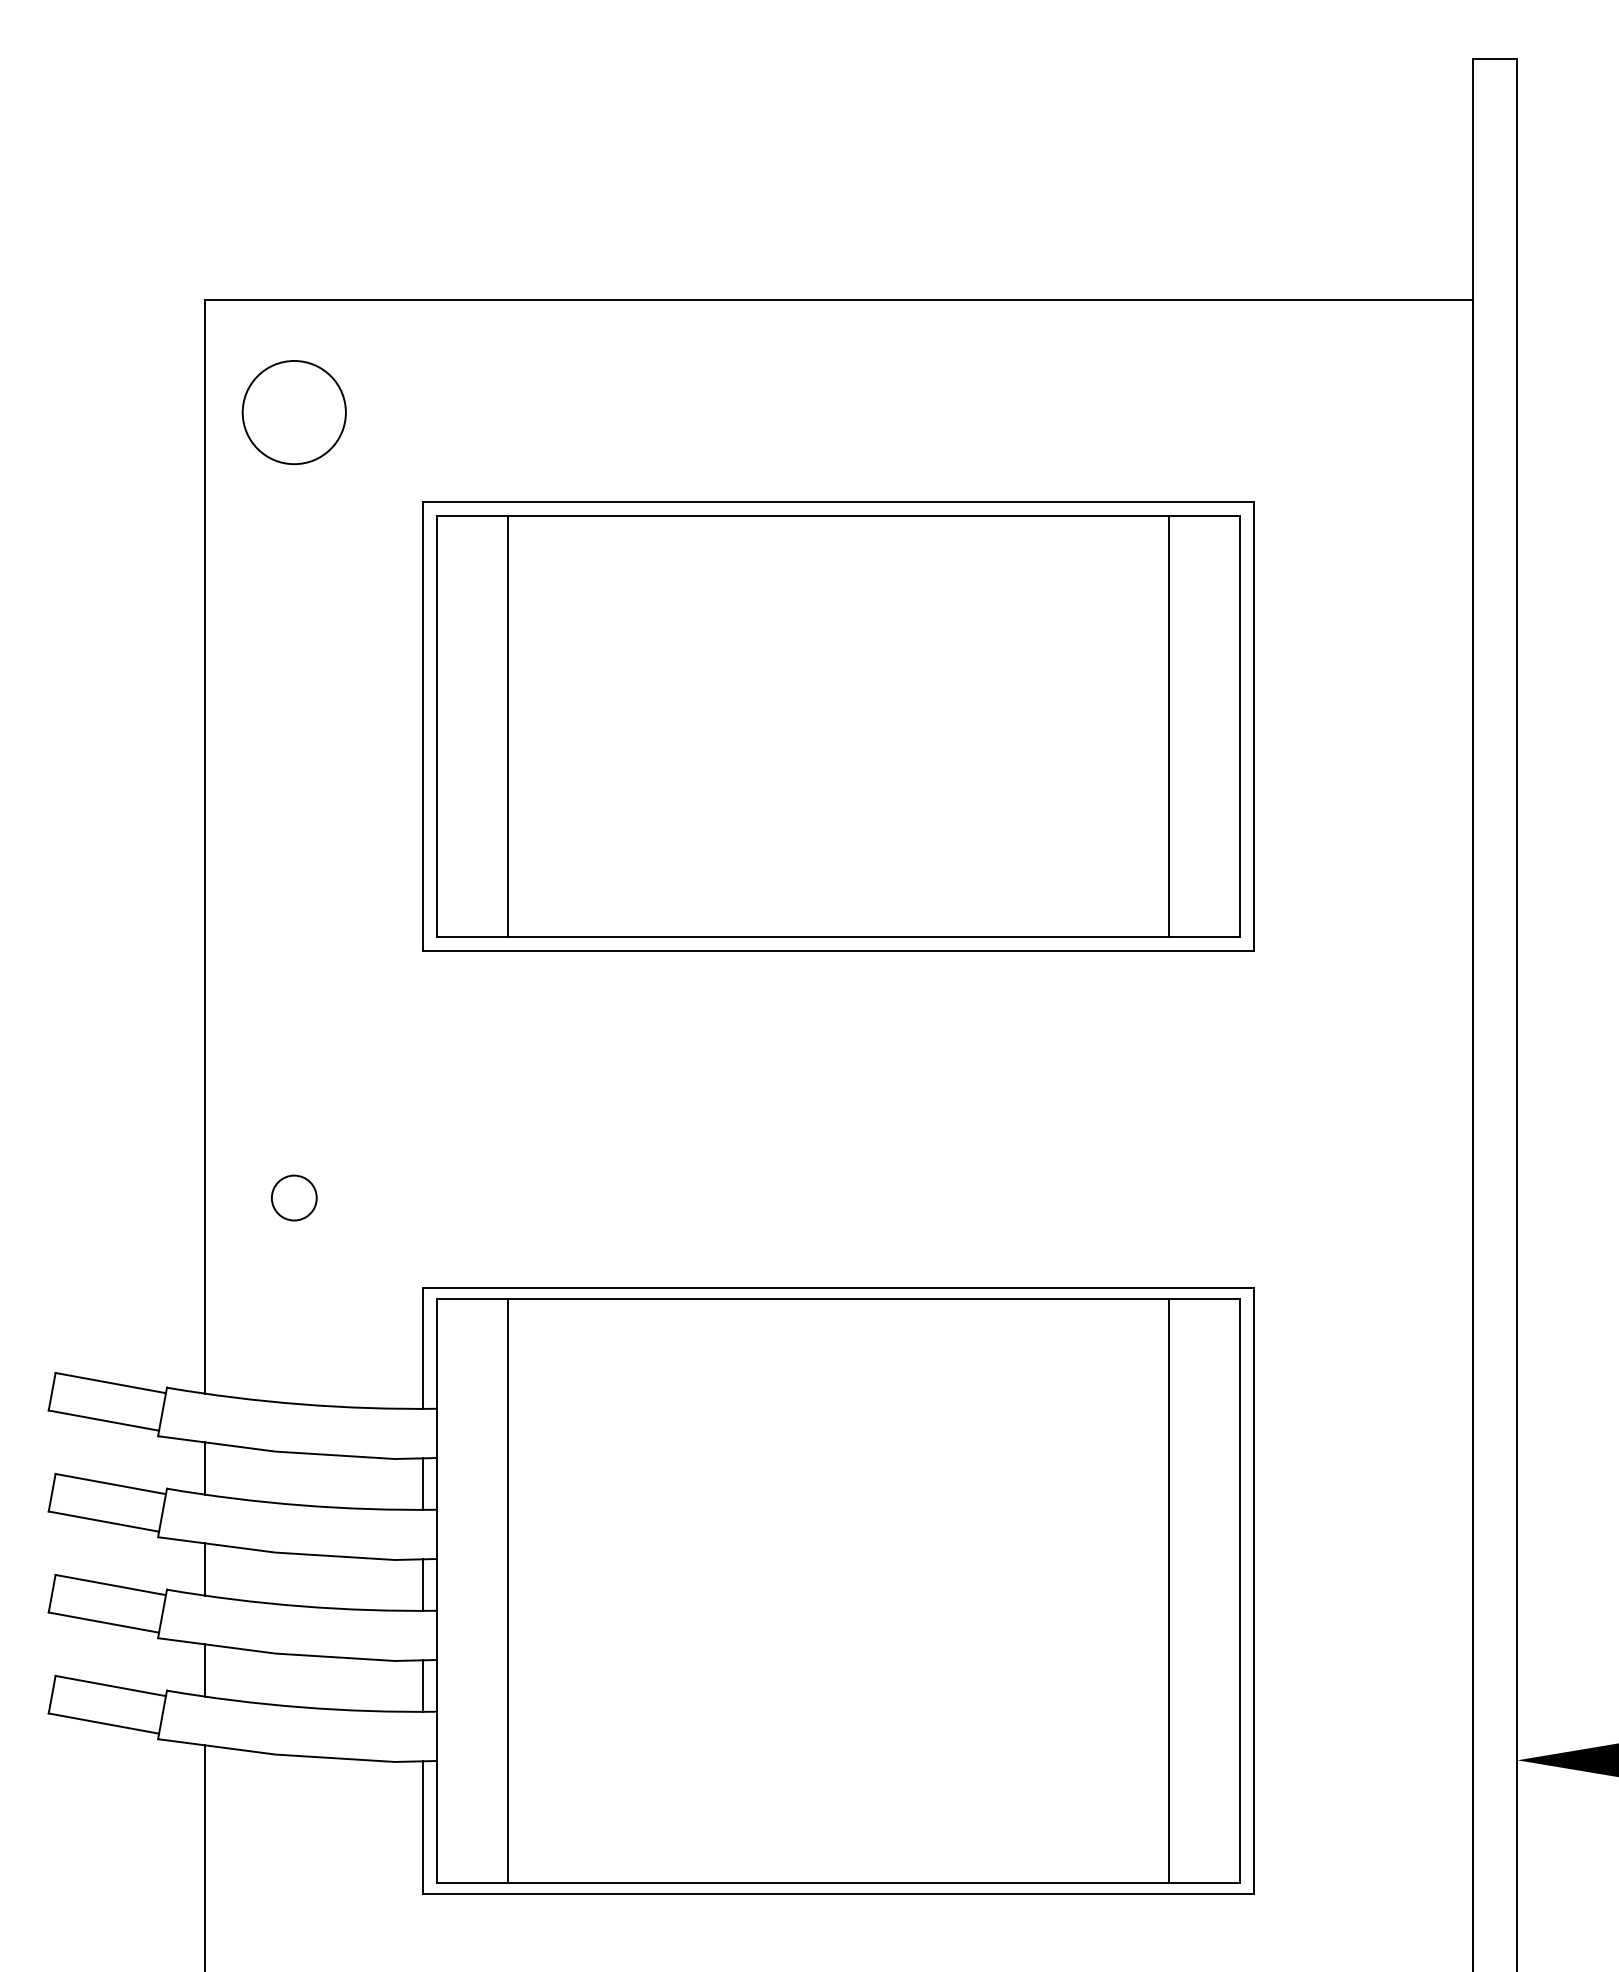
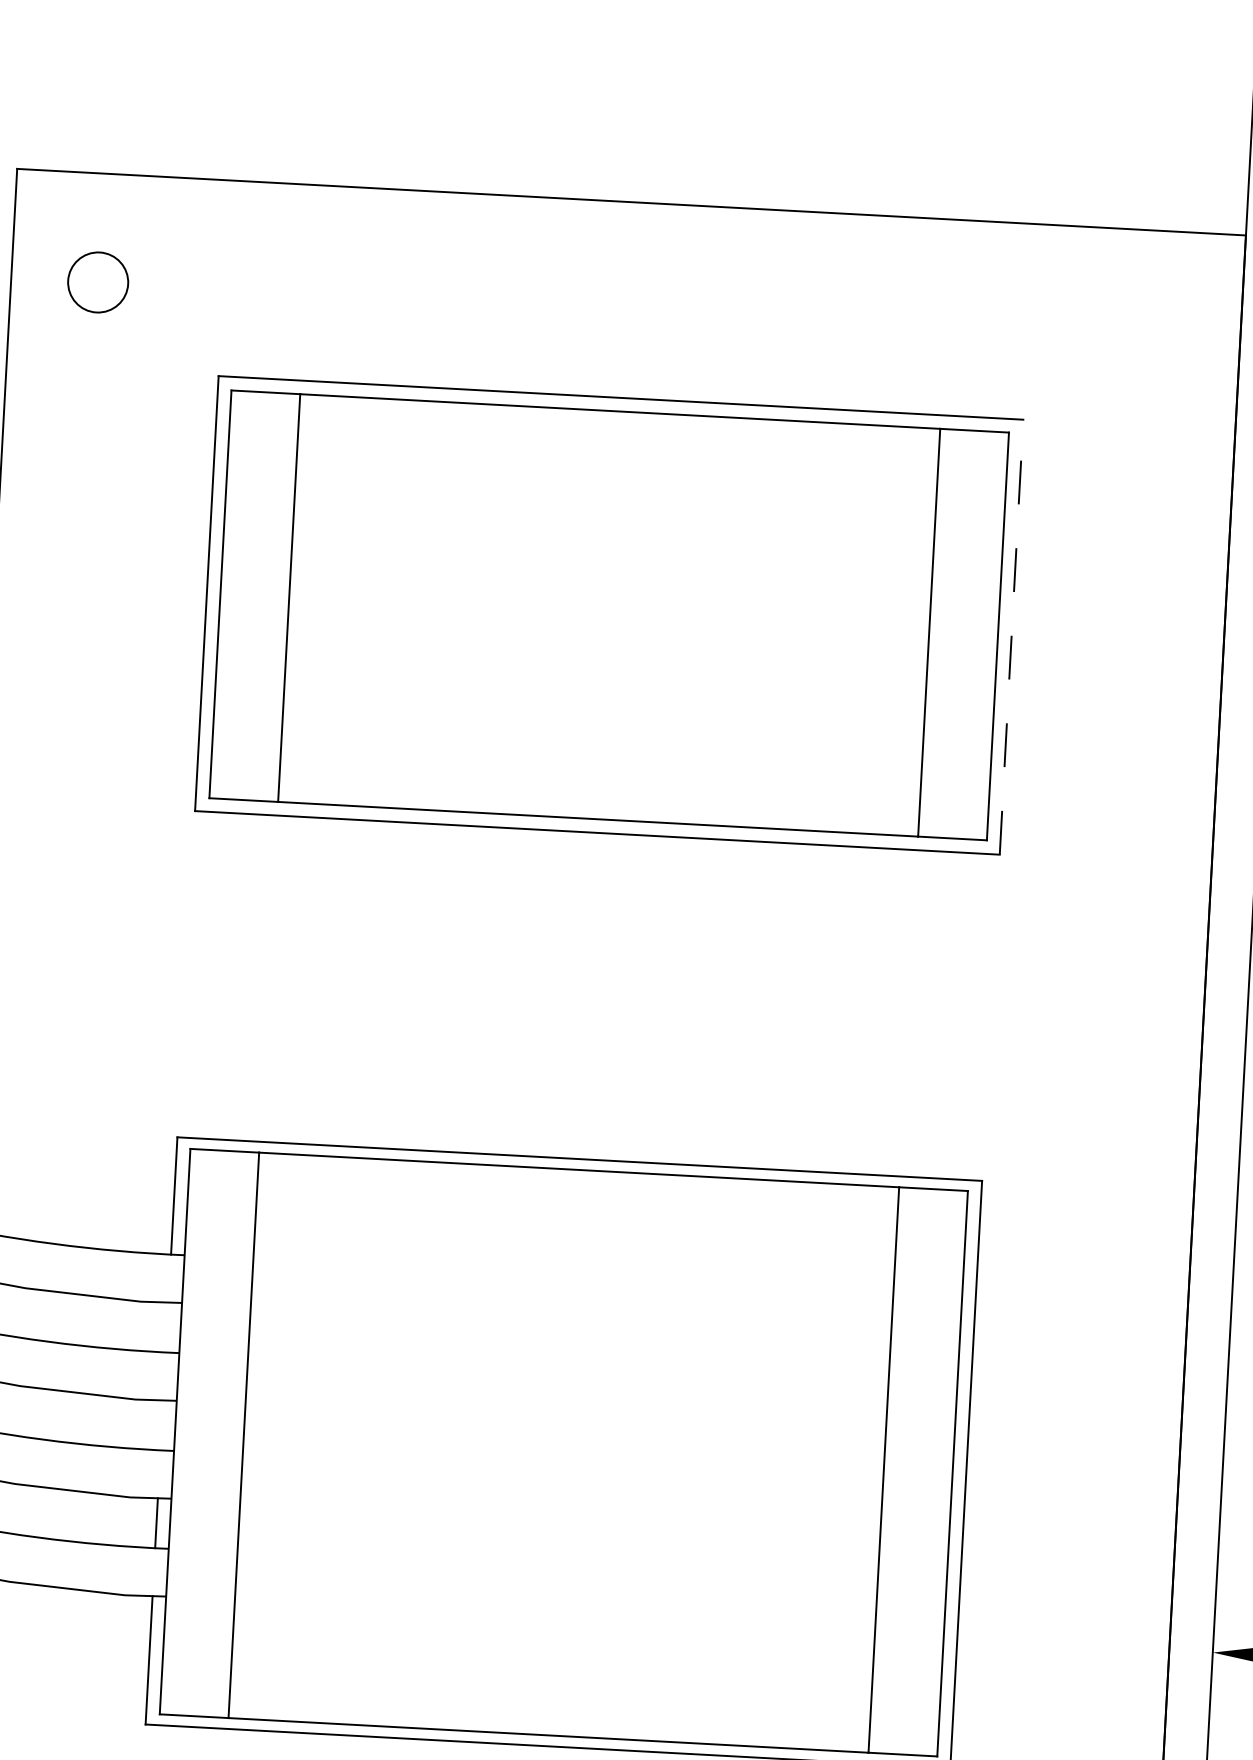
circle: (293, 412) -> (97, 282), size x0.6
line: (1253, 726) -> (1011, 636), solid -> dashed
circle: (294, 1197) -> (57, 1043), removed
line: (423, 1483) -> (167, 1326), removed
line: (423, 1584) -> (162, 1424), removed

